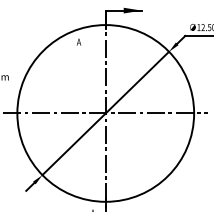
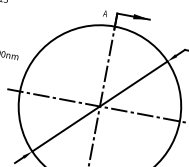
text: (78, 41) -> (105, 13), moved

